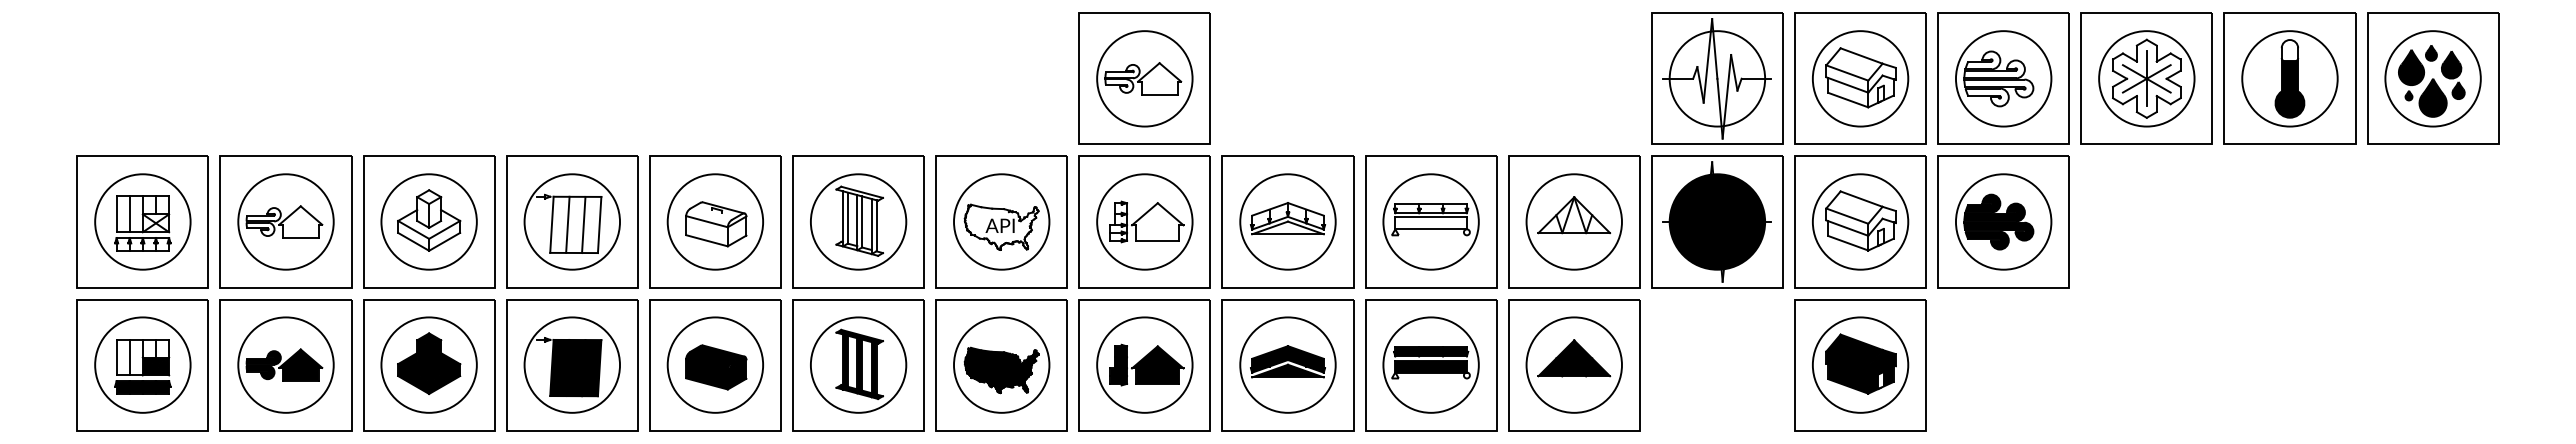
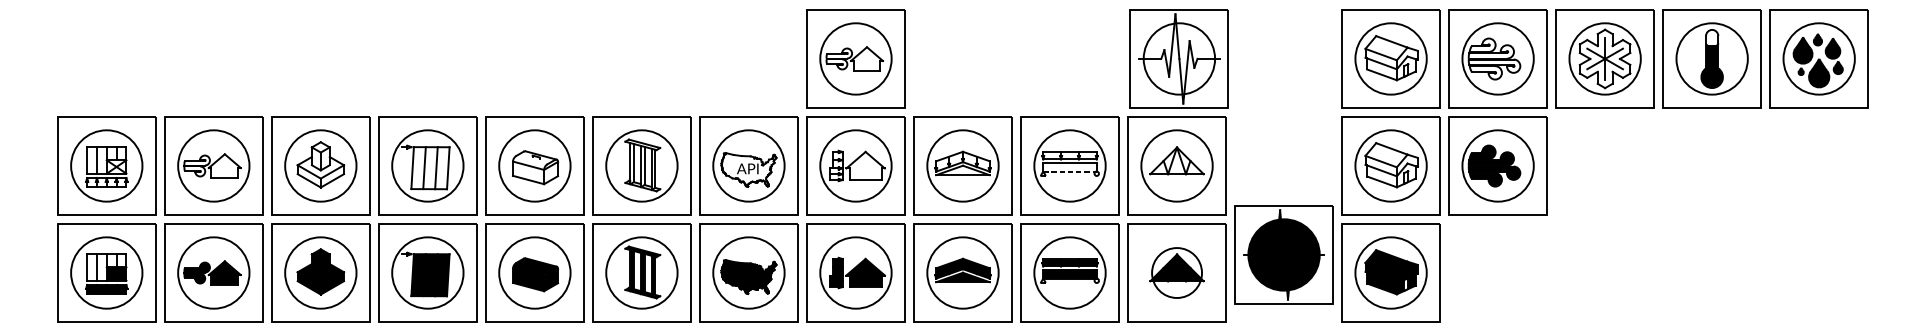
part: (1717, 78) -> (1179, 58), moved
part: (1717, 221) -> (1284, 254), moved
line: (1431, 229) -> (1070, 171), solid -> dashed
circle: (1573, 364) -> (1176, 272), size x0.7

